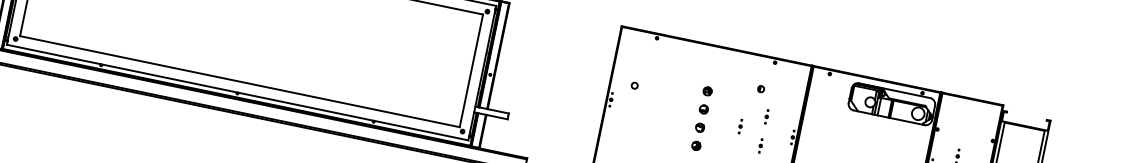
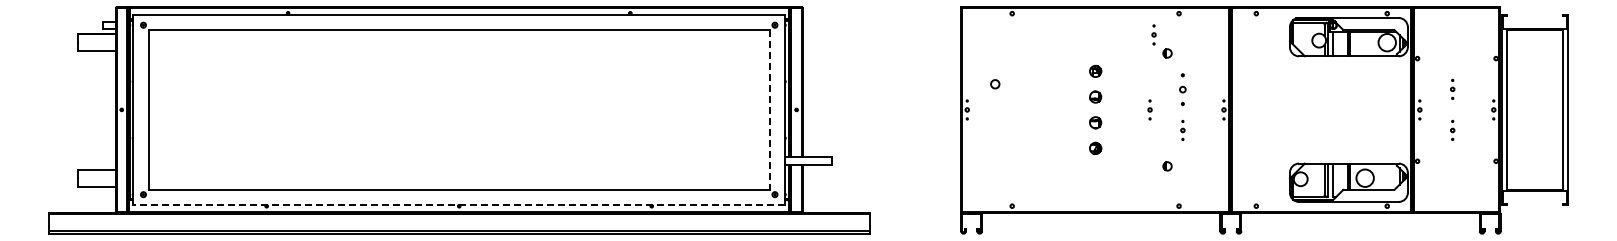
line: (471, 70) -> (769, 109), solid -> dashed
part: (754, 73) -> (1153, 34), added
line: (237, 92) -> (458, 204), solid -> dashed
part: (766, 116) -> (1182, 88), size x1.6

